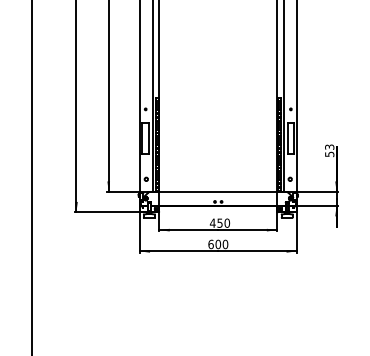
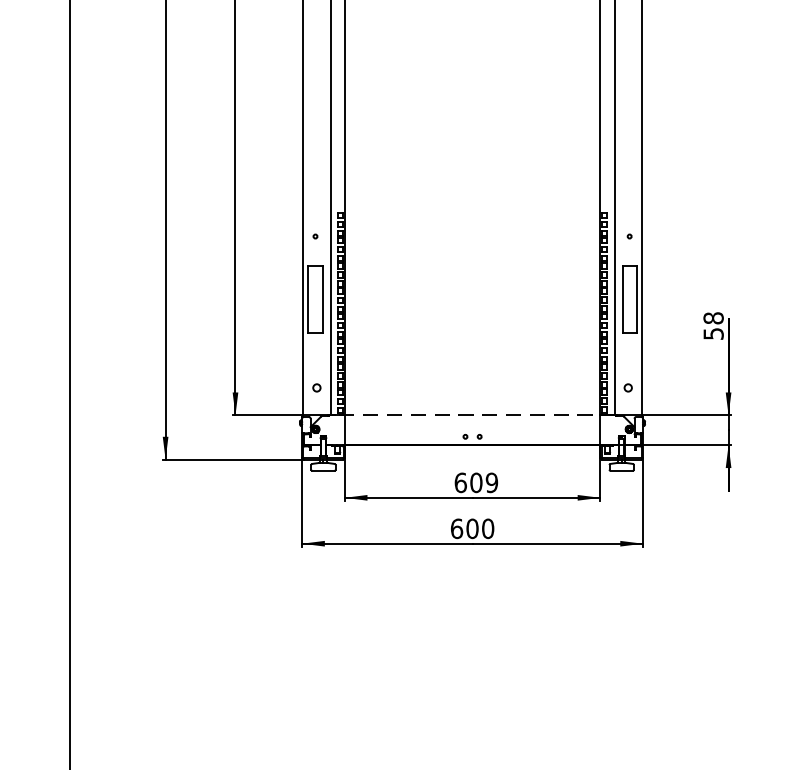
text: (329, 146) -> (713, 316), 53 -> 58
line: (217, 191) -> (470, 414), solid -> dashed
text: (219, 222) -> (475, 481), 450 -> 609

